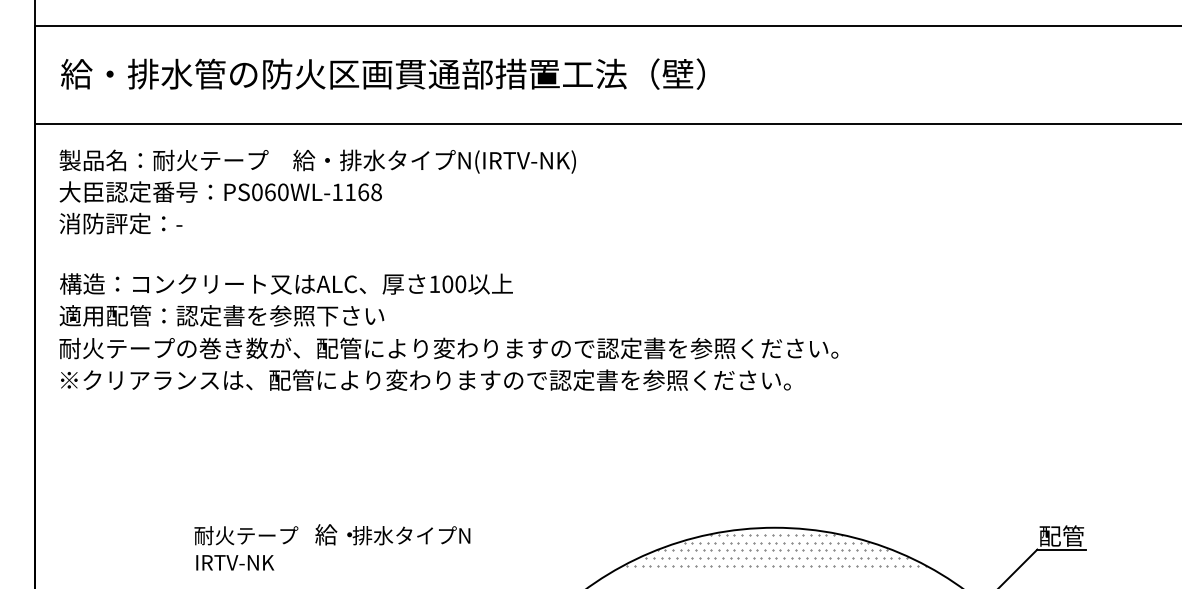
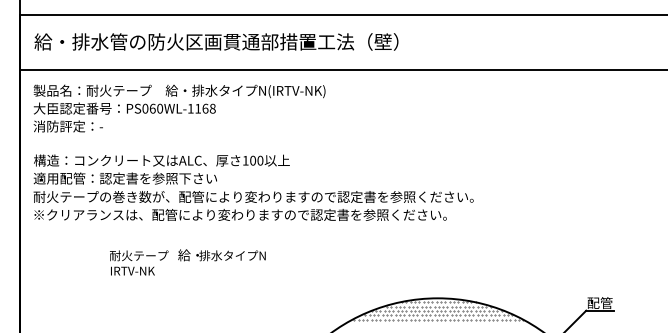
text: (331, 547) -> (187, 262), moved

